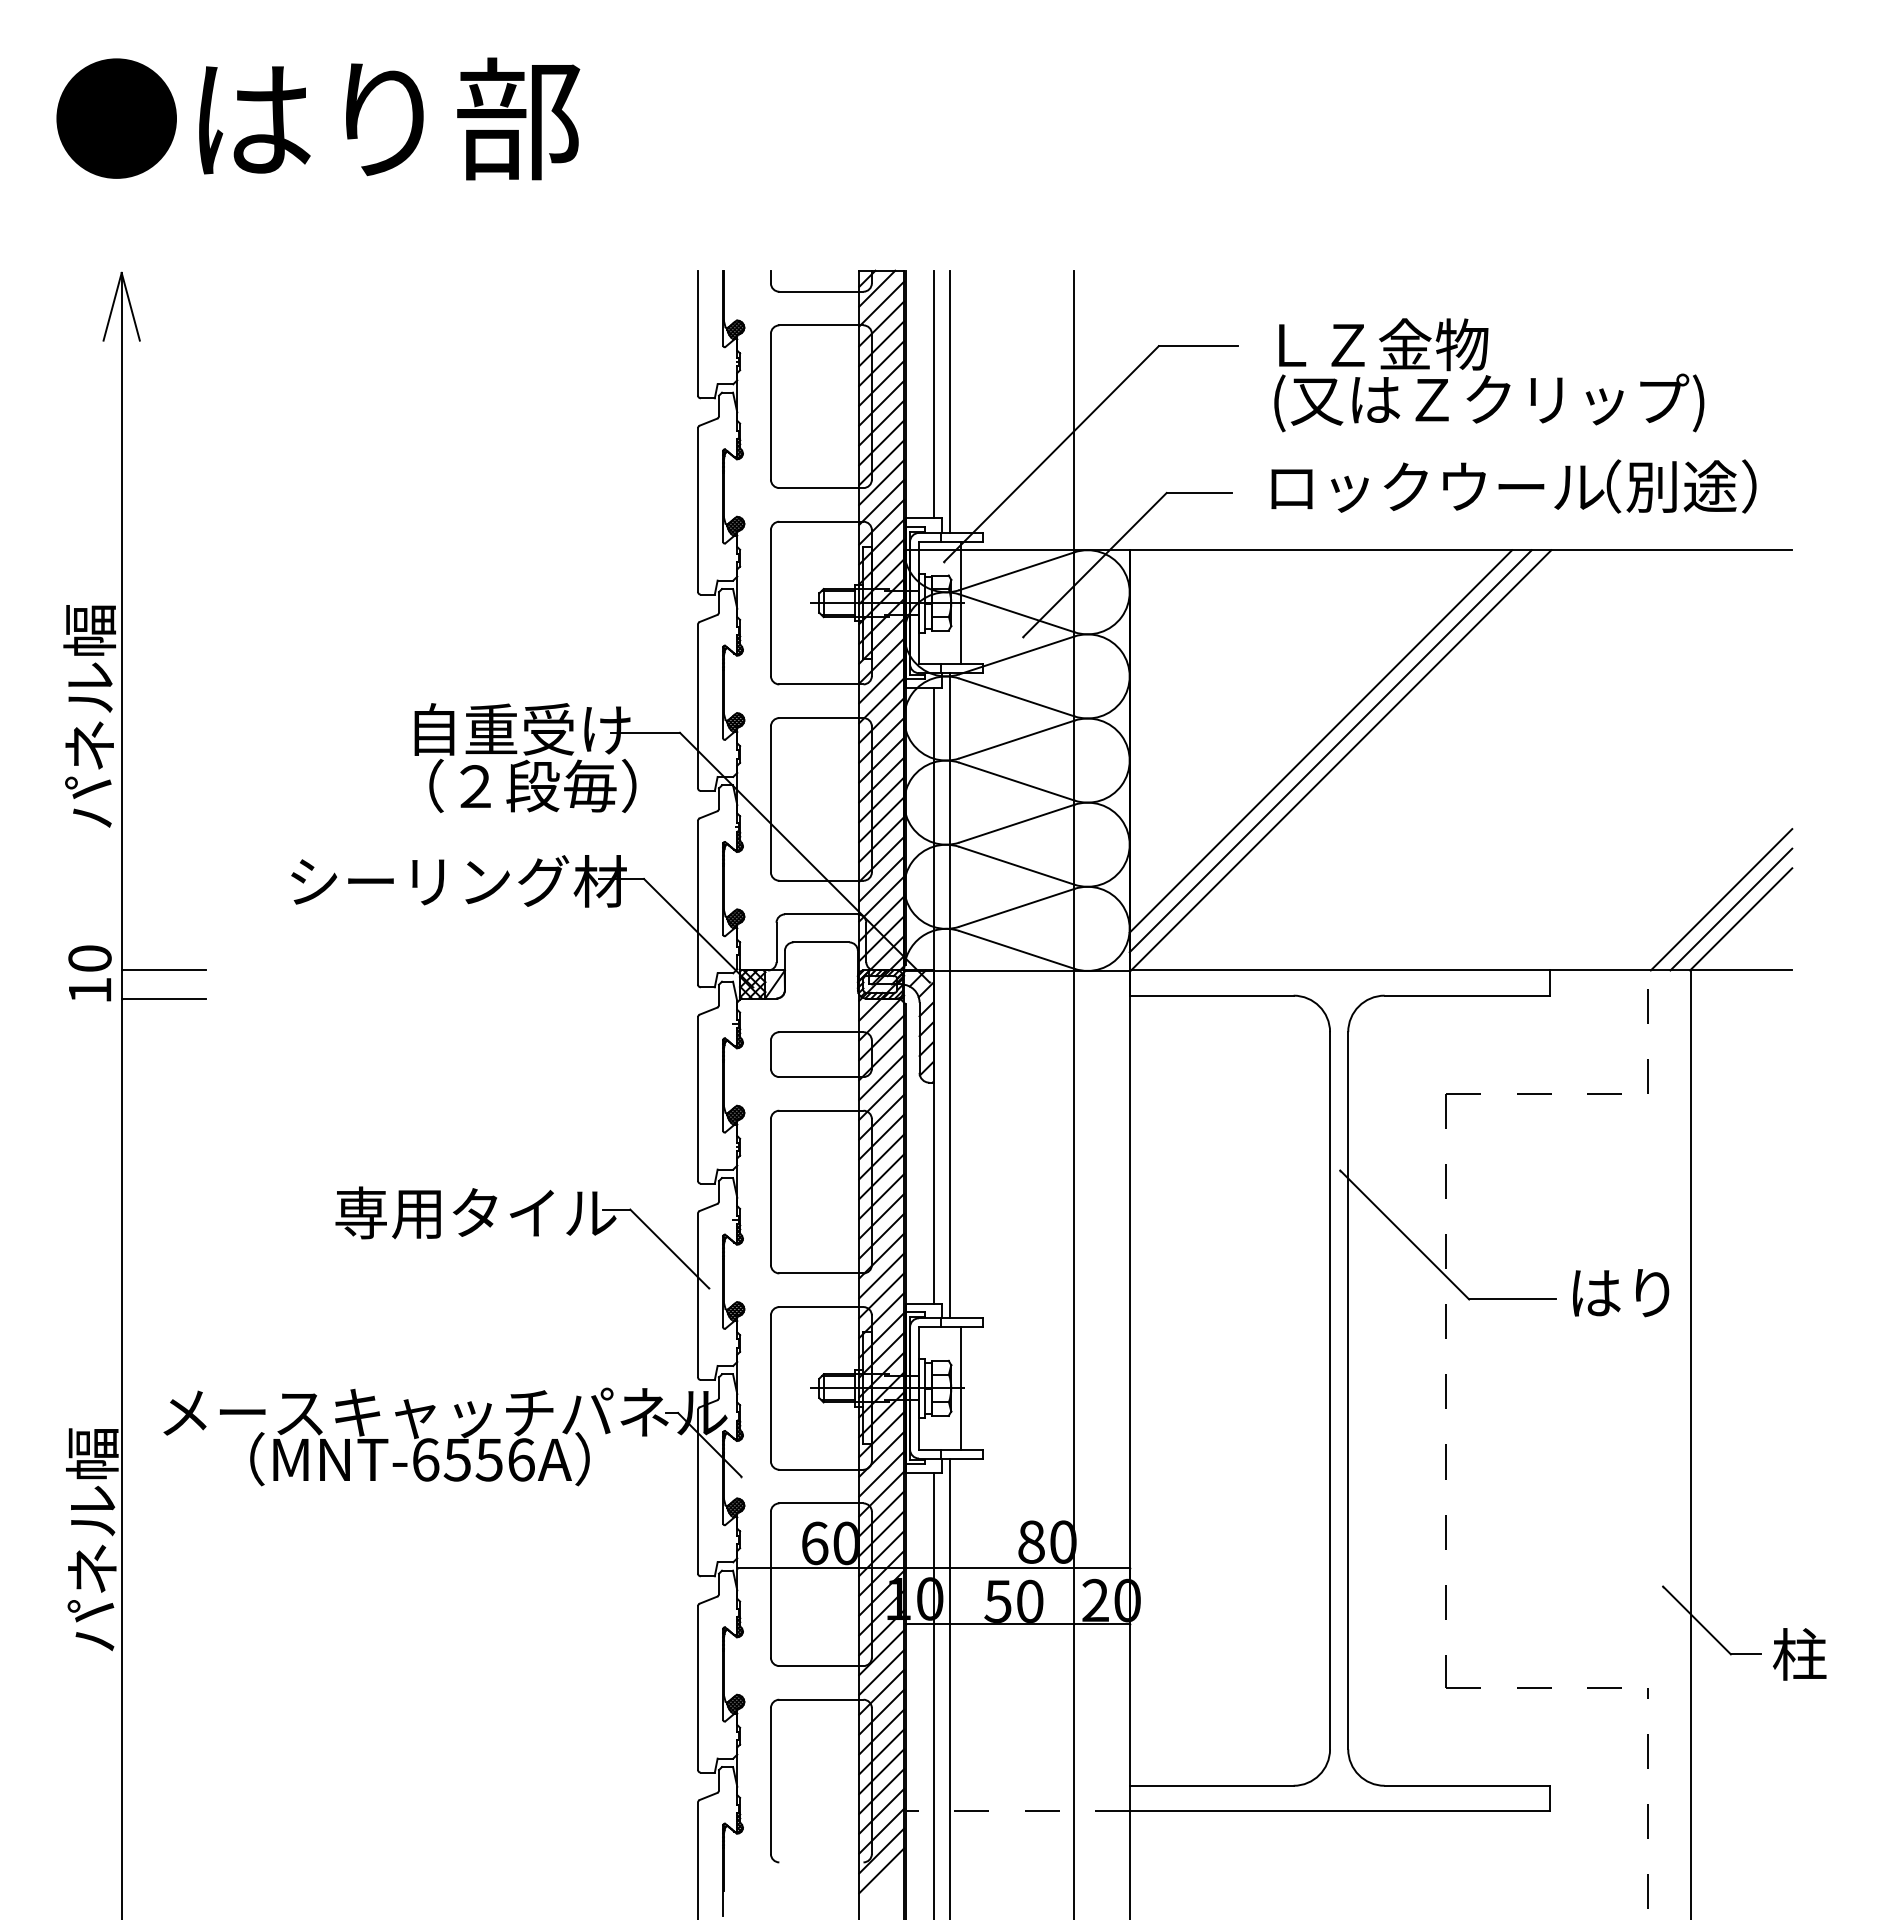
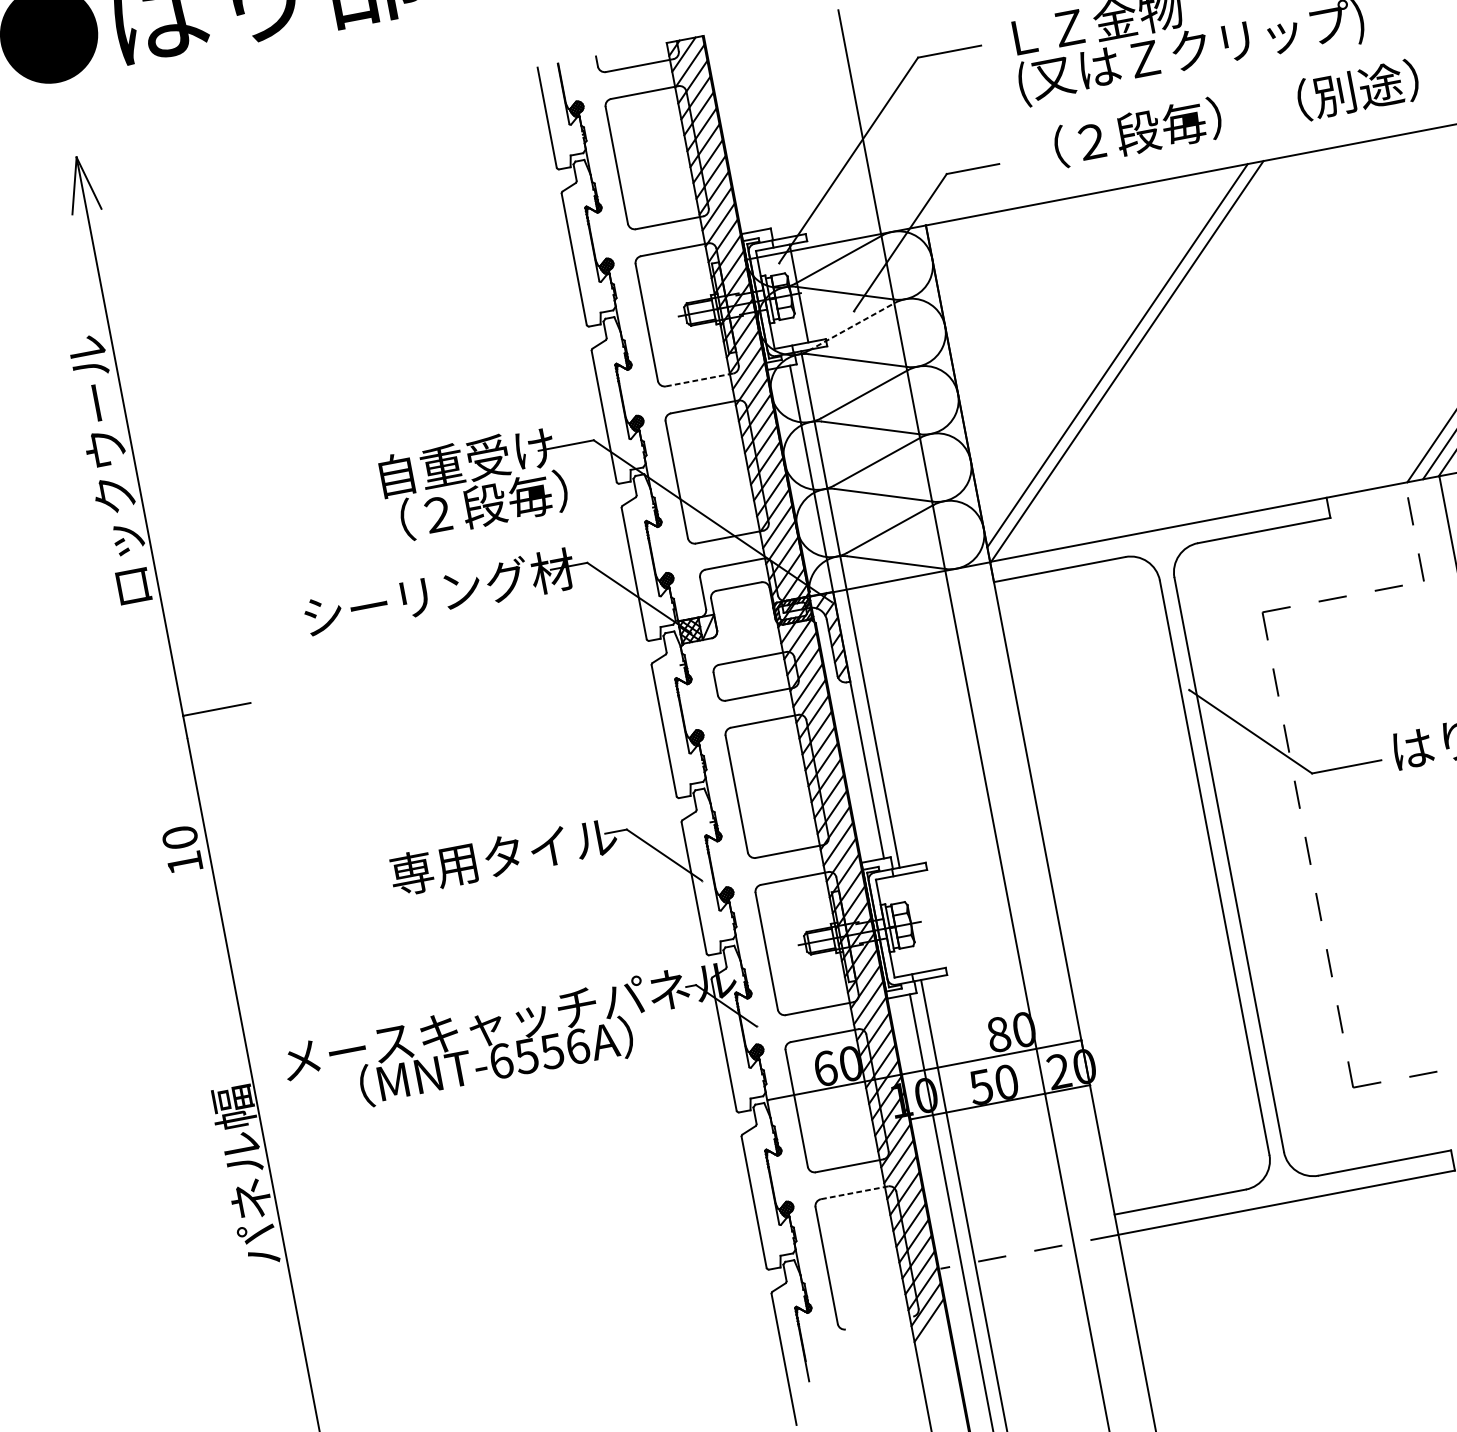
line: (933, 394) -> (745, 130), removed
line: (950, 401) -> (759, 133), removed
text: (1437, 486) -> (1162, 127), ロックウール -> （２段毎）
line: (1016, 655) -> (851, 327), solid -> dashed
text: (89, 658) -> (109, 471), パネル幅 -> ロックウール
line: (820, 684) -> (698, 380), solid -> dashed
line: (1320, 741) -> (1107, 349), removed
text: (89, 973) -> (181, 849), moved
line: (163, 998) -> (220, 731), removed
line: (961, 1388) -> (919, 922), removed
line: (820, 1699) -> (853, 1192), solid -> dashed

